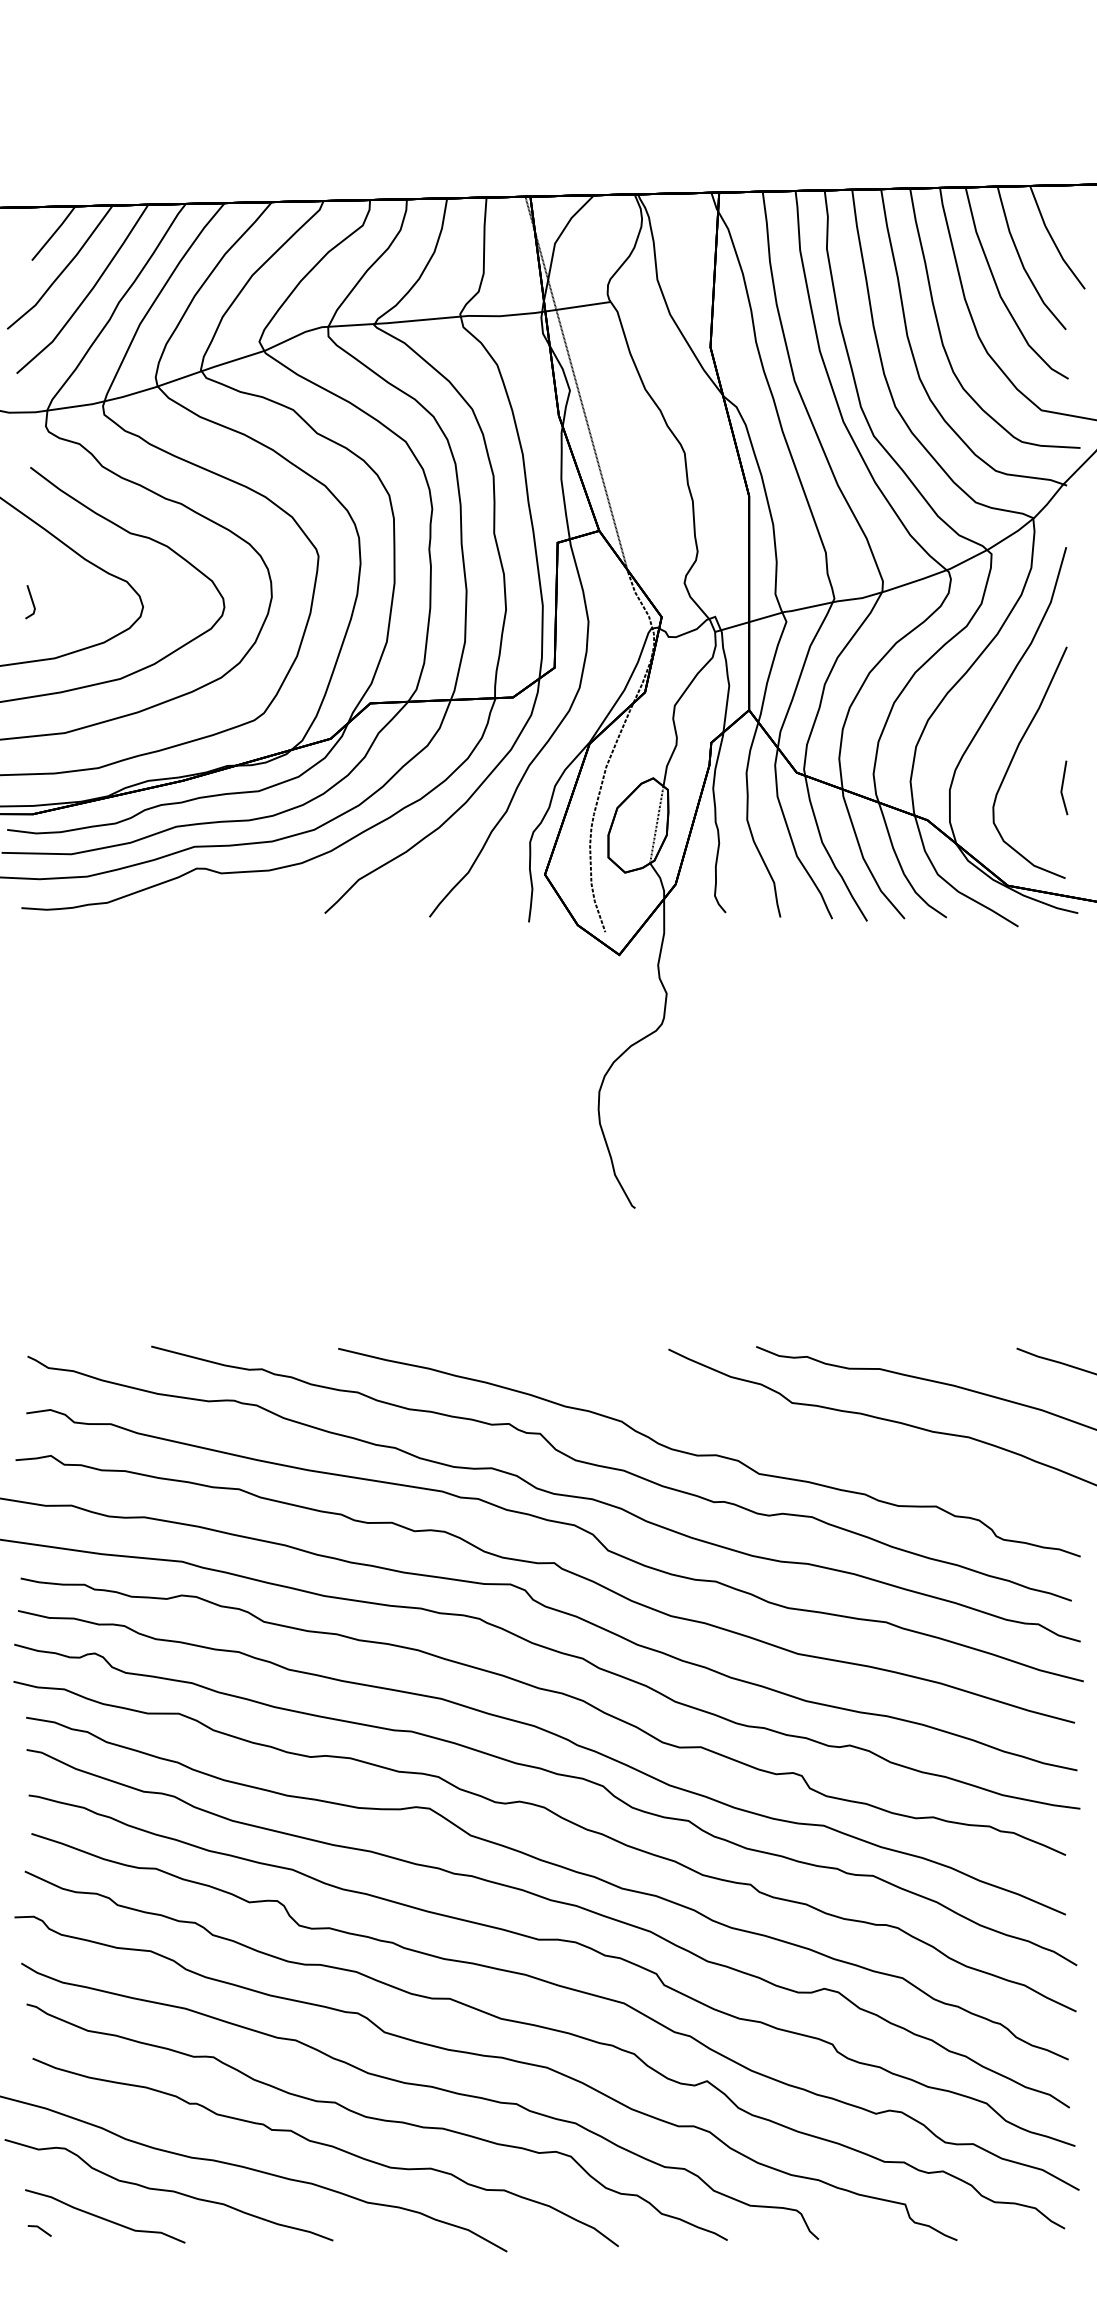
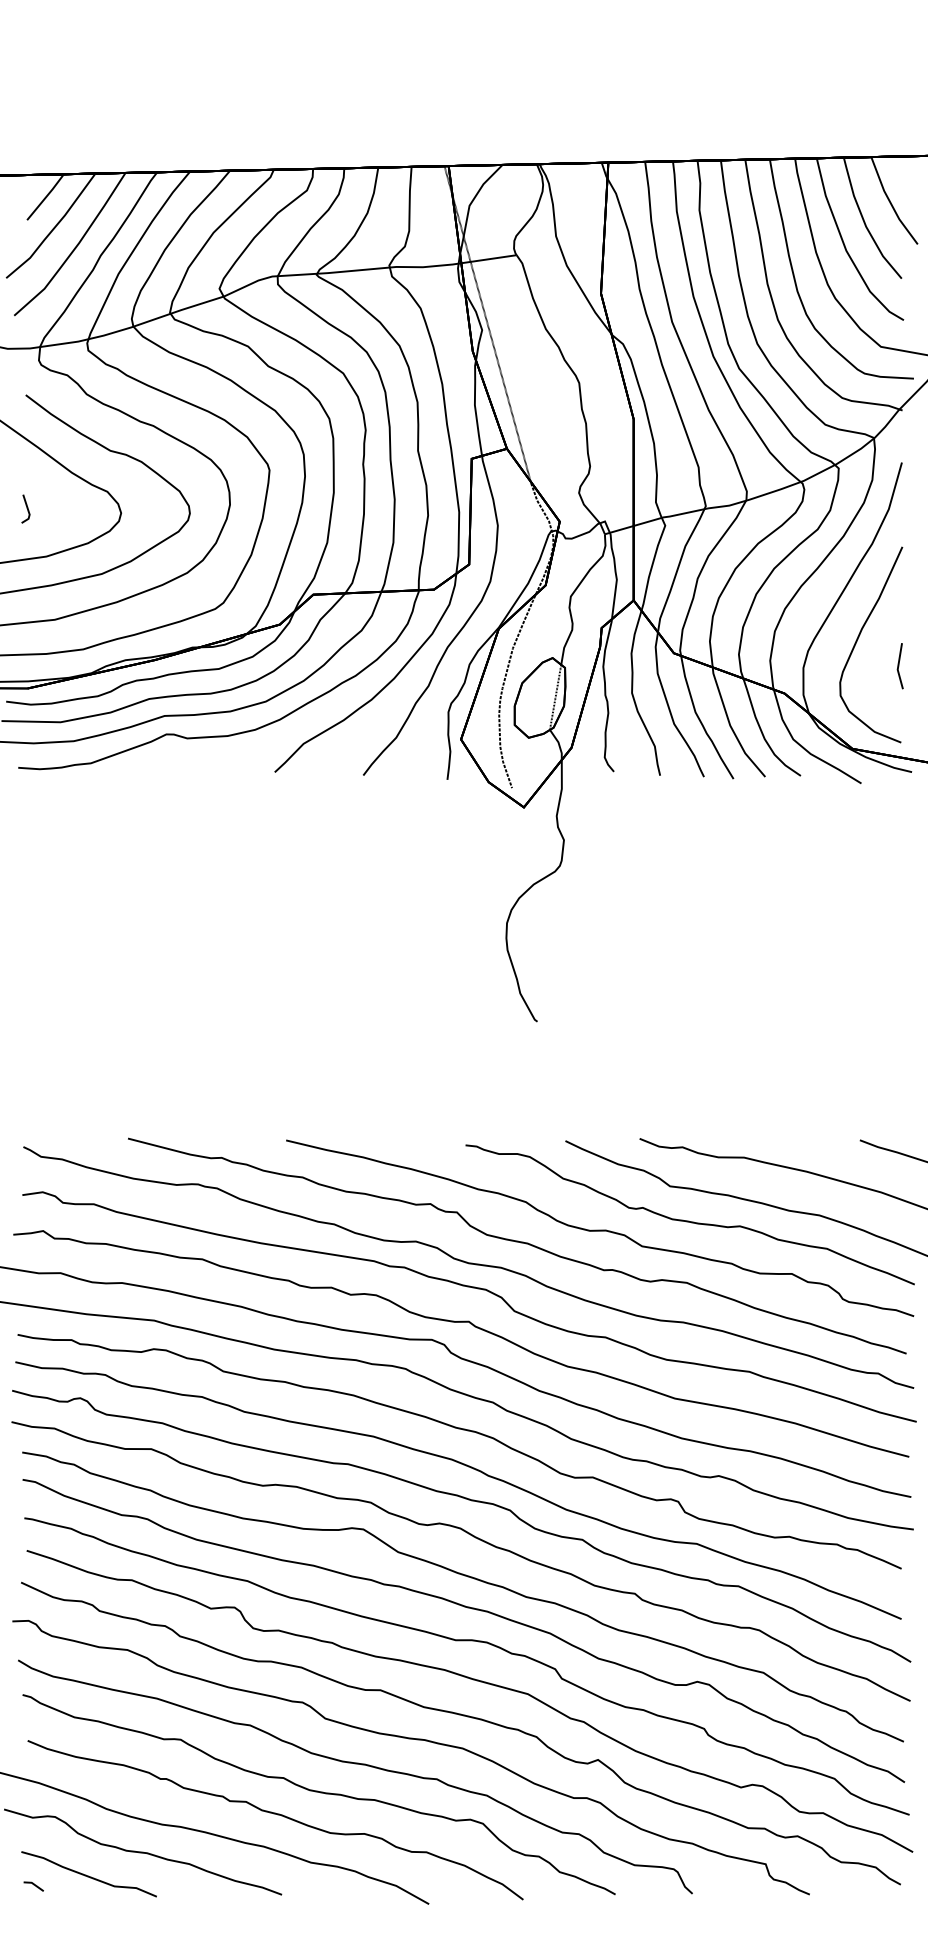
part: (815, 1436) -> (689, 1214), added

